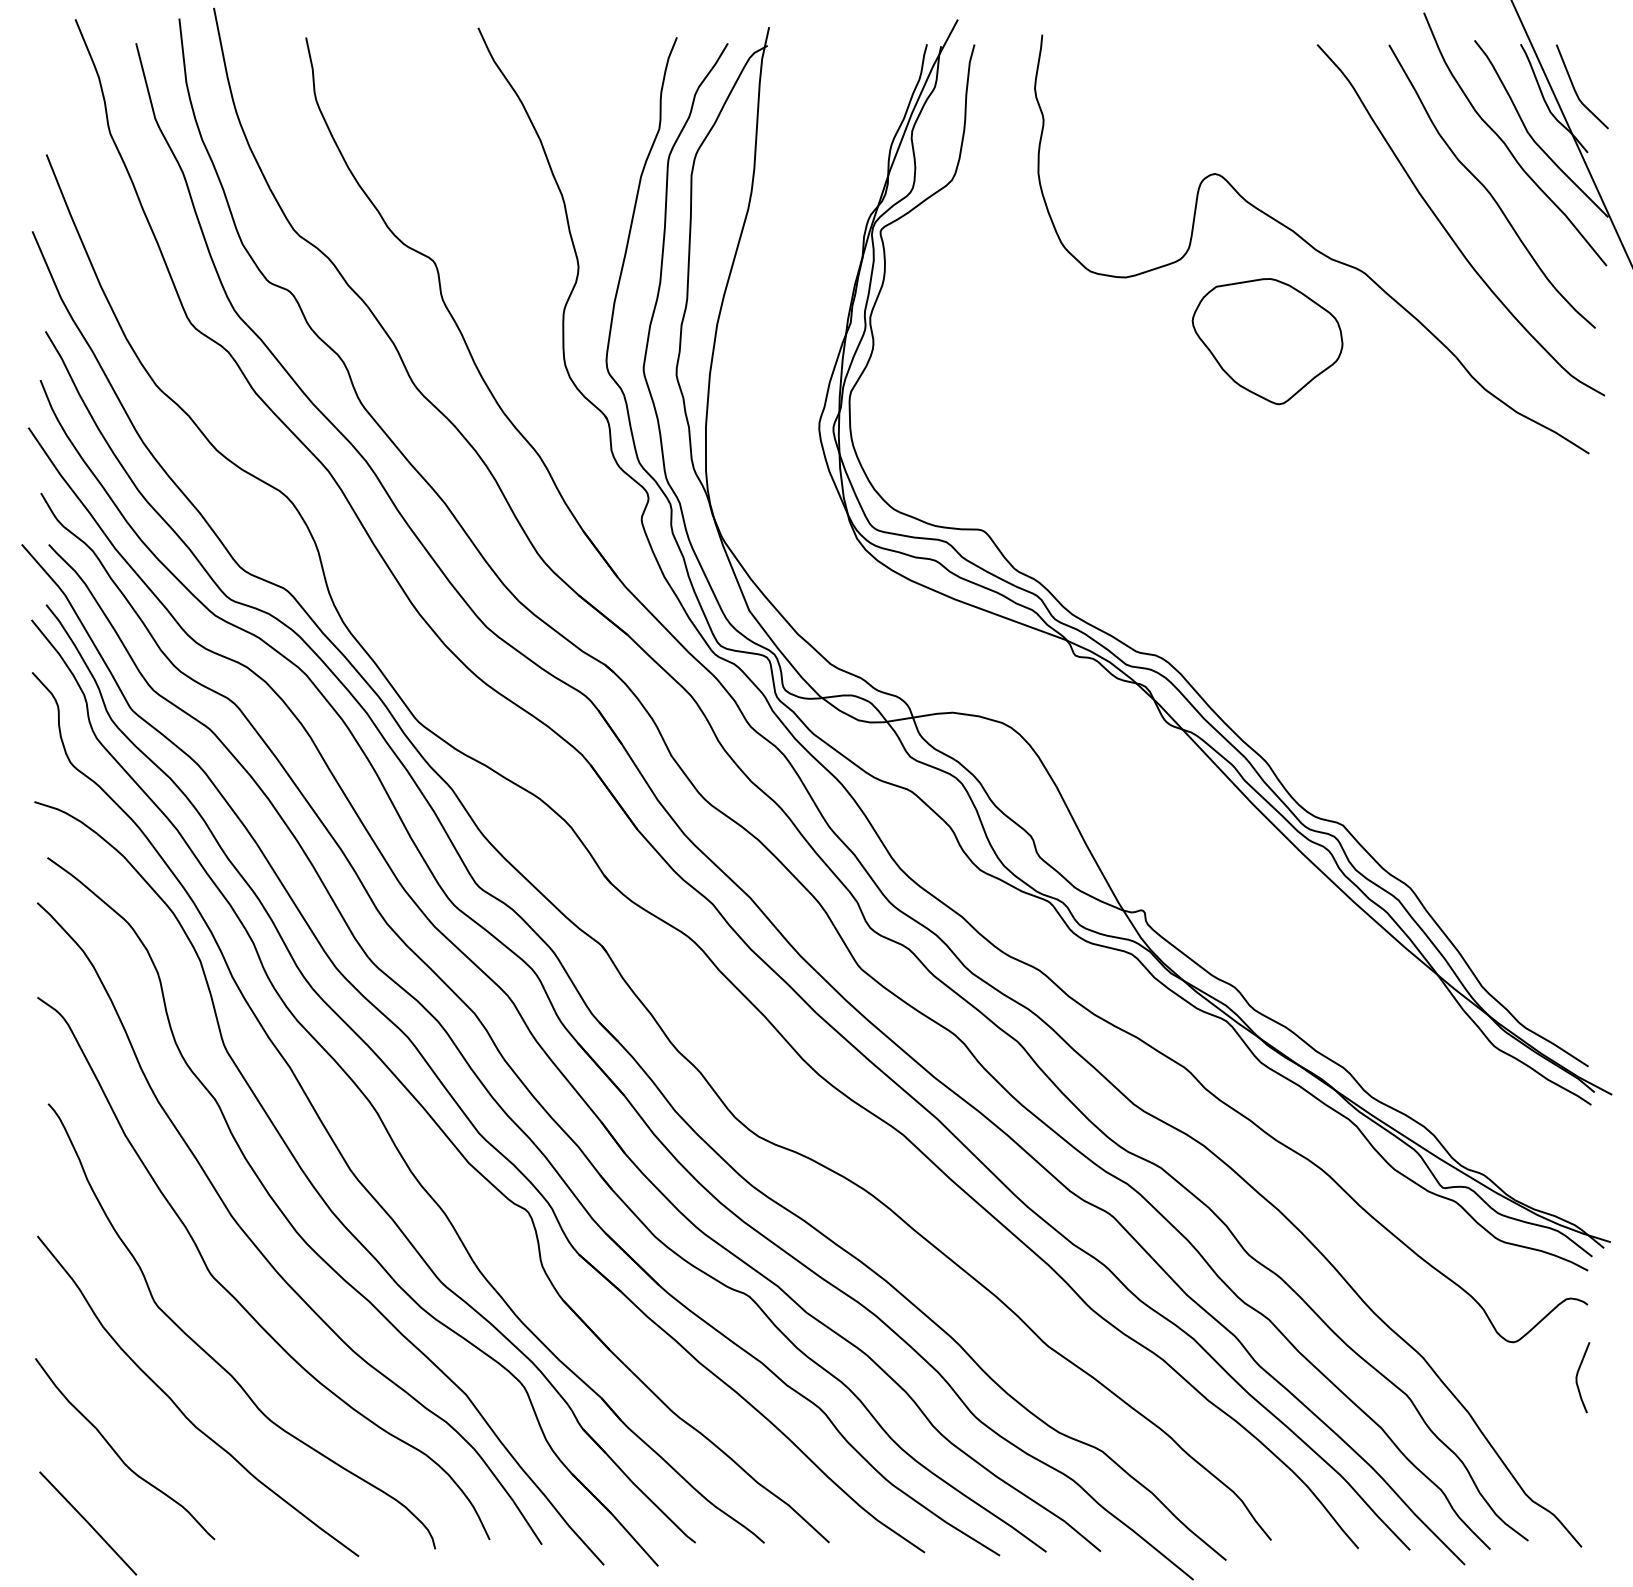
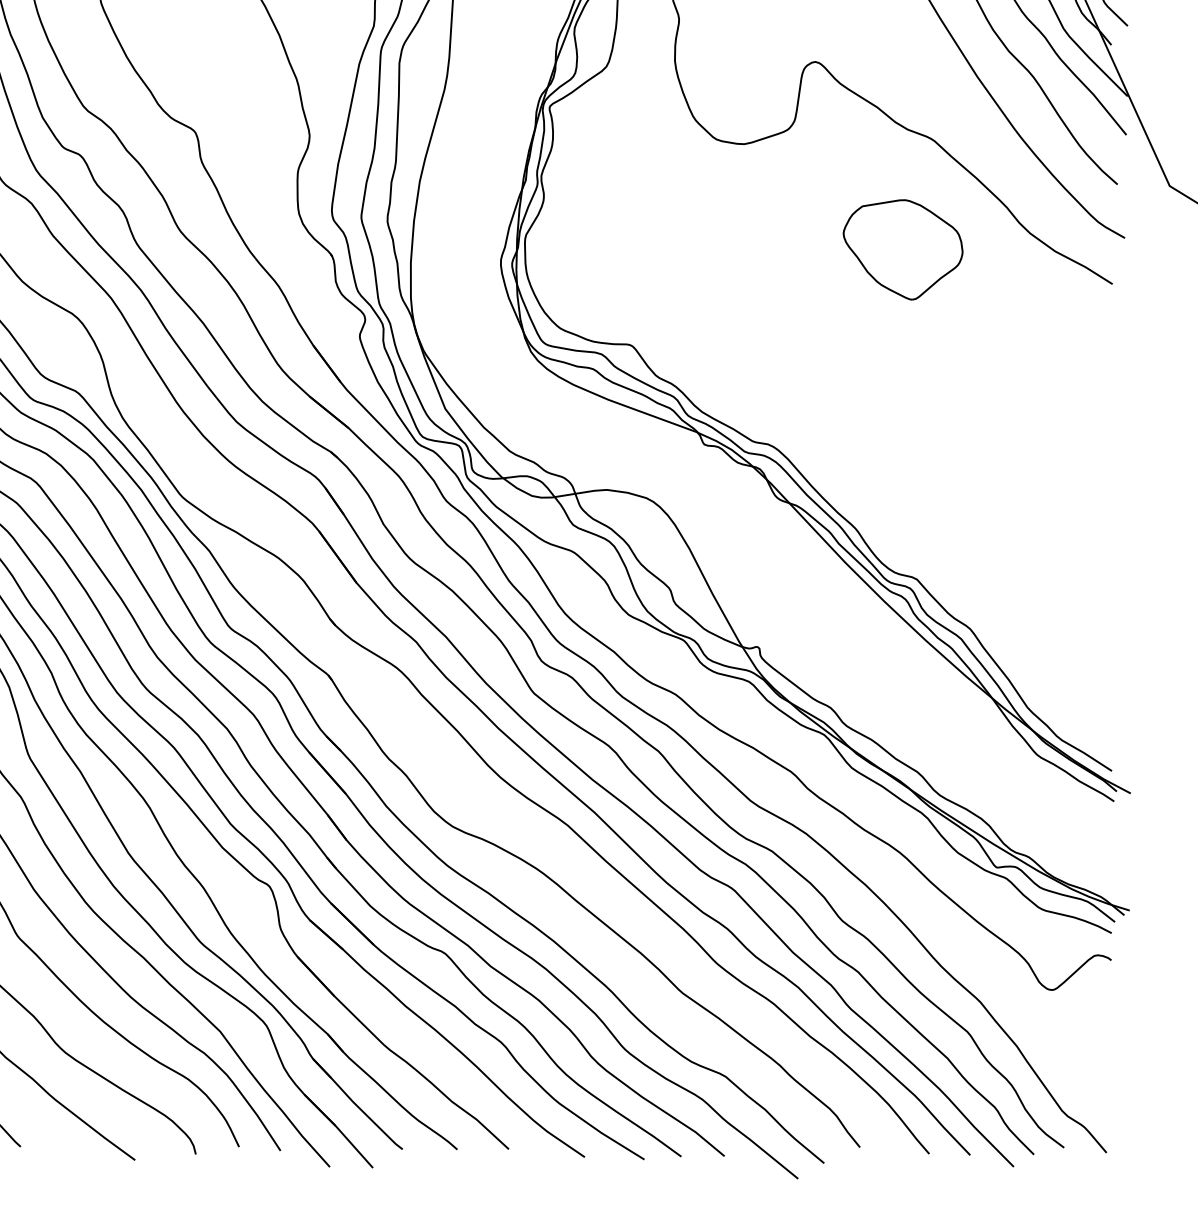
part: (1267, 341) -> (903, 249), moved
curve: (1578, 1374) -> (1104, 1015), removed

